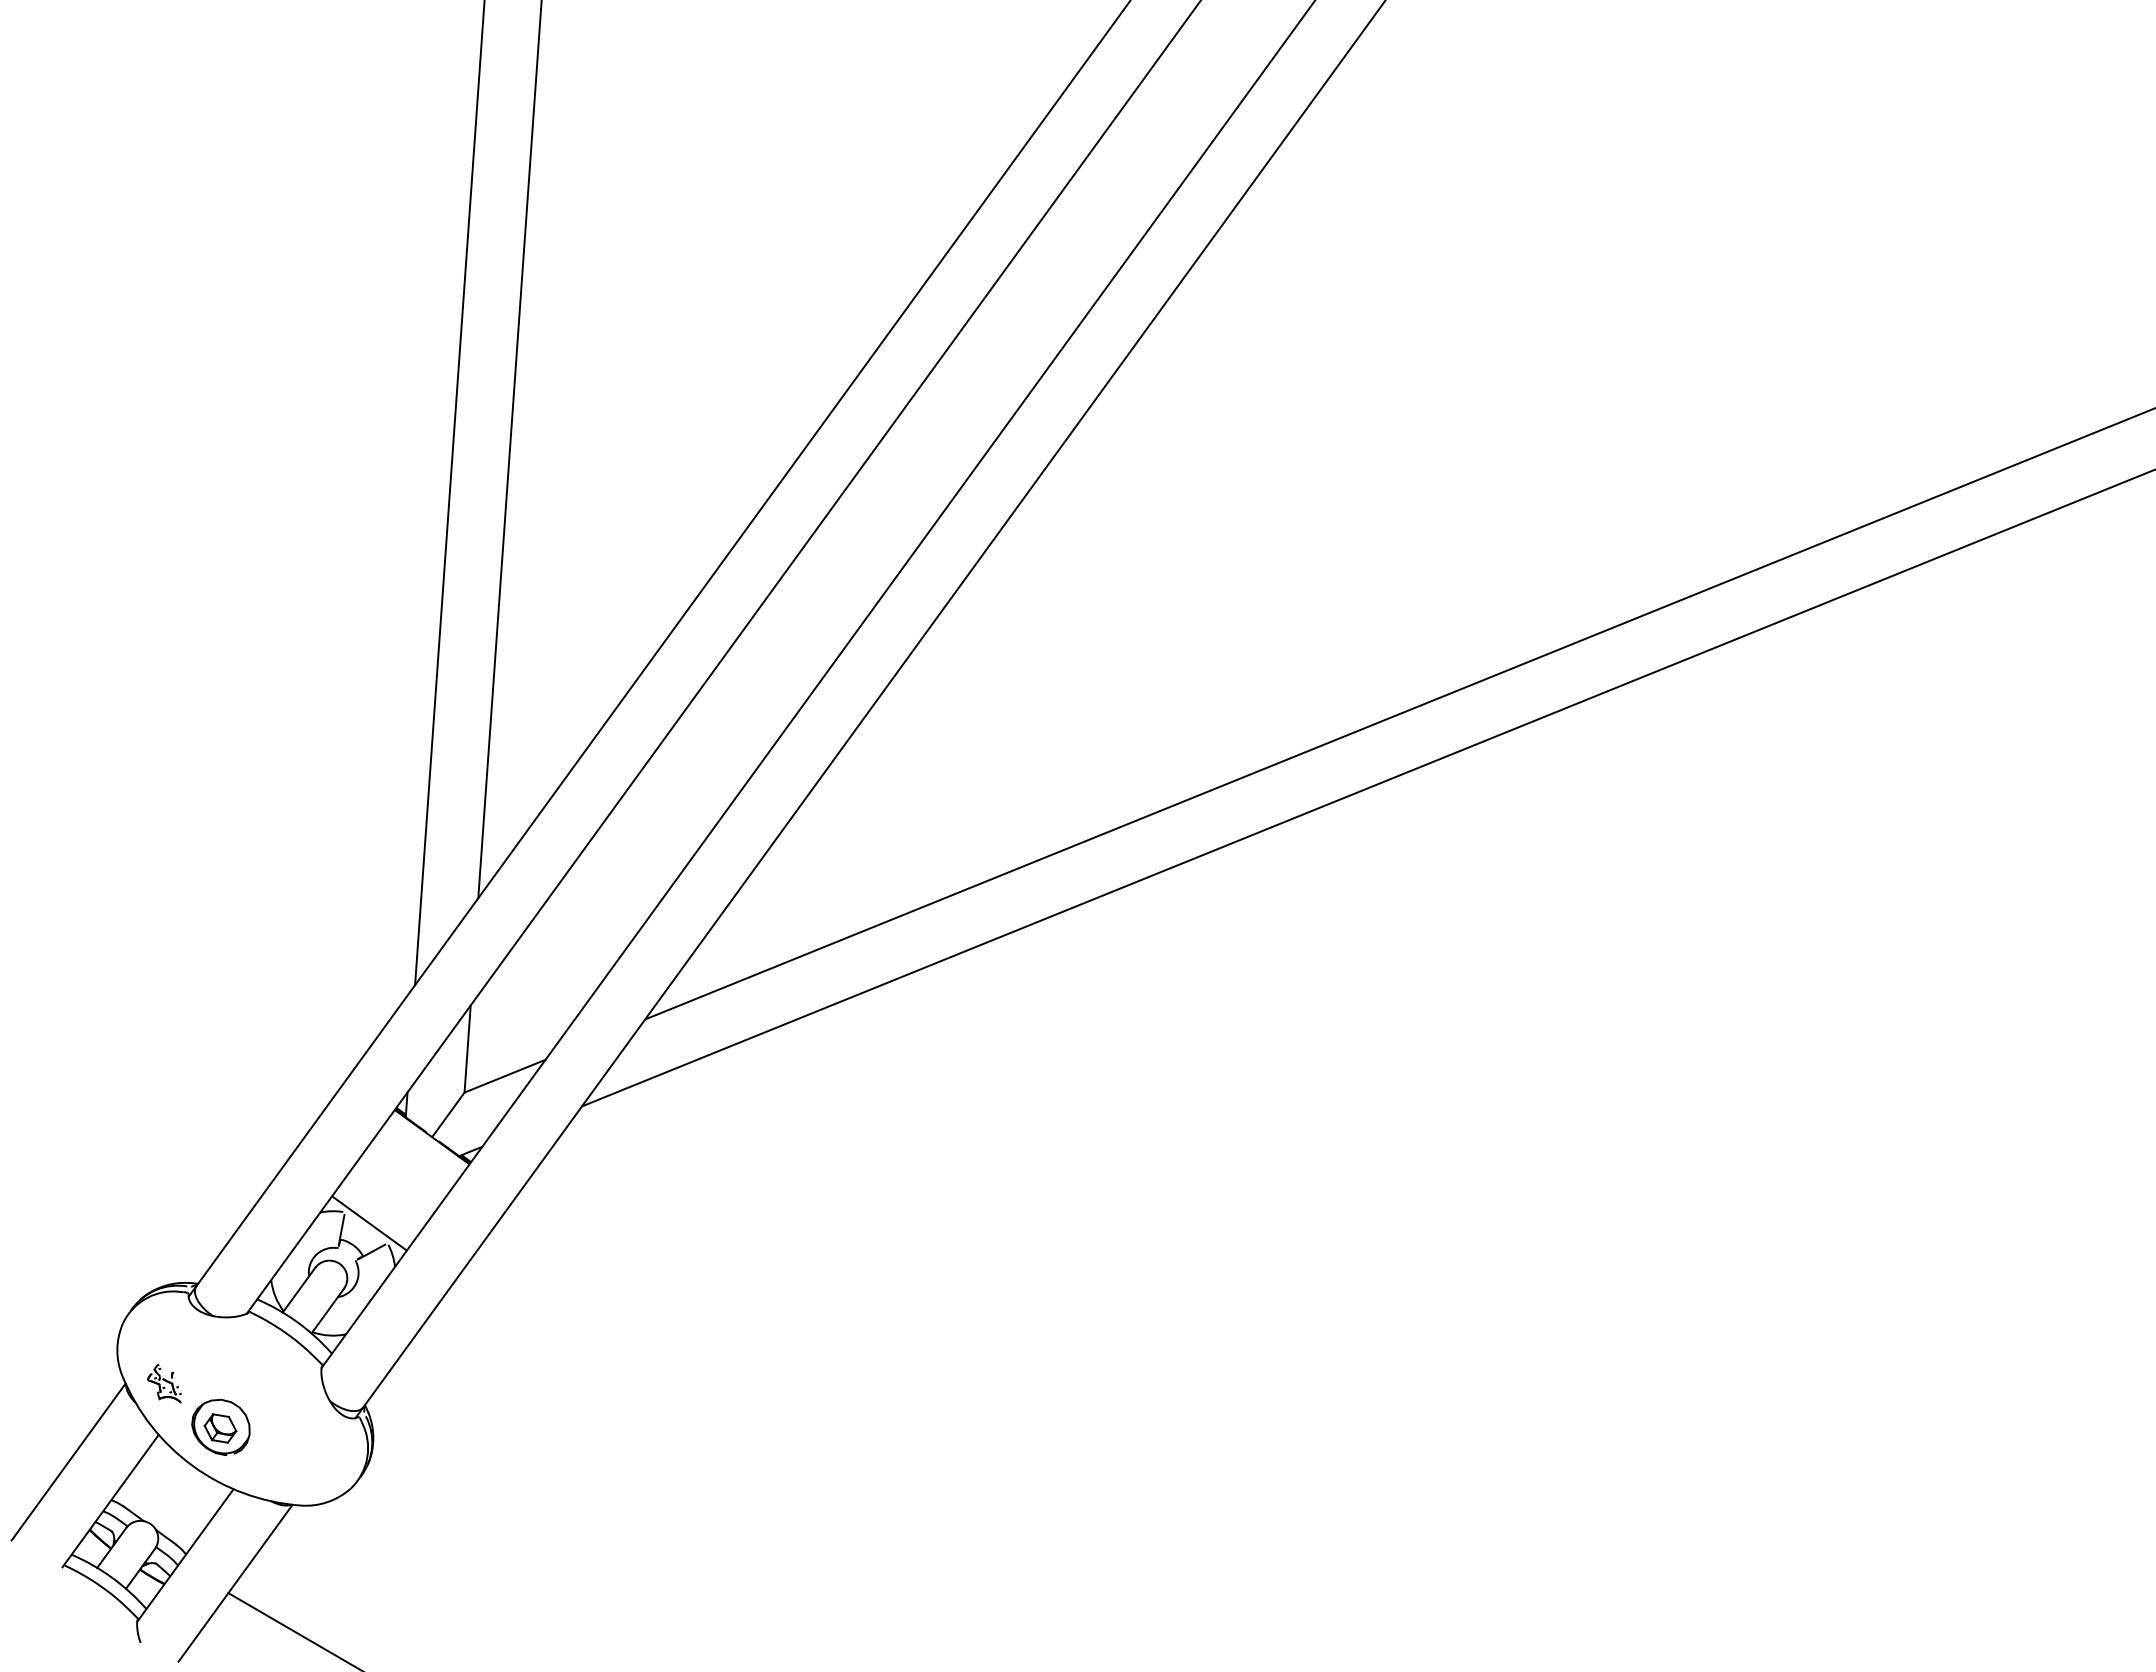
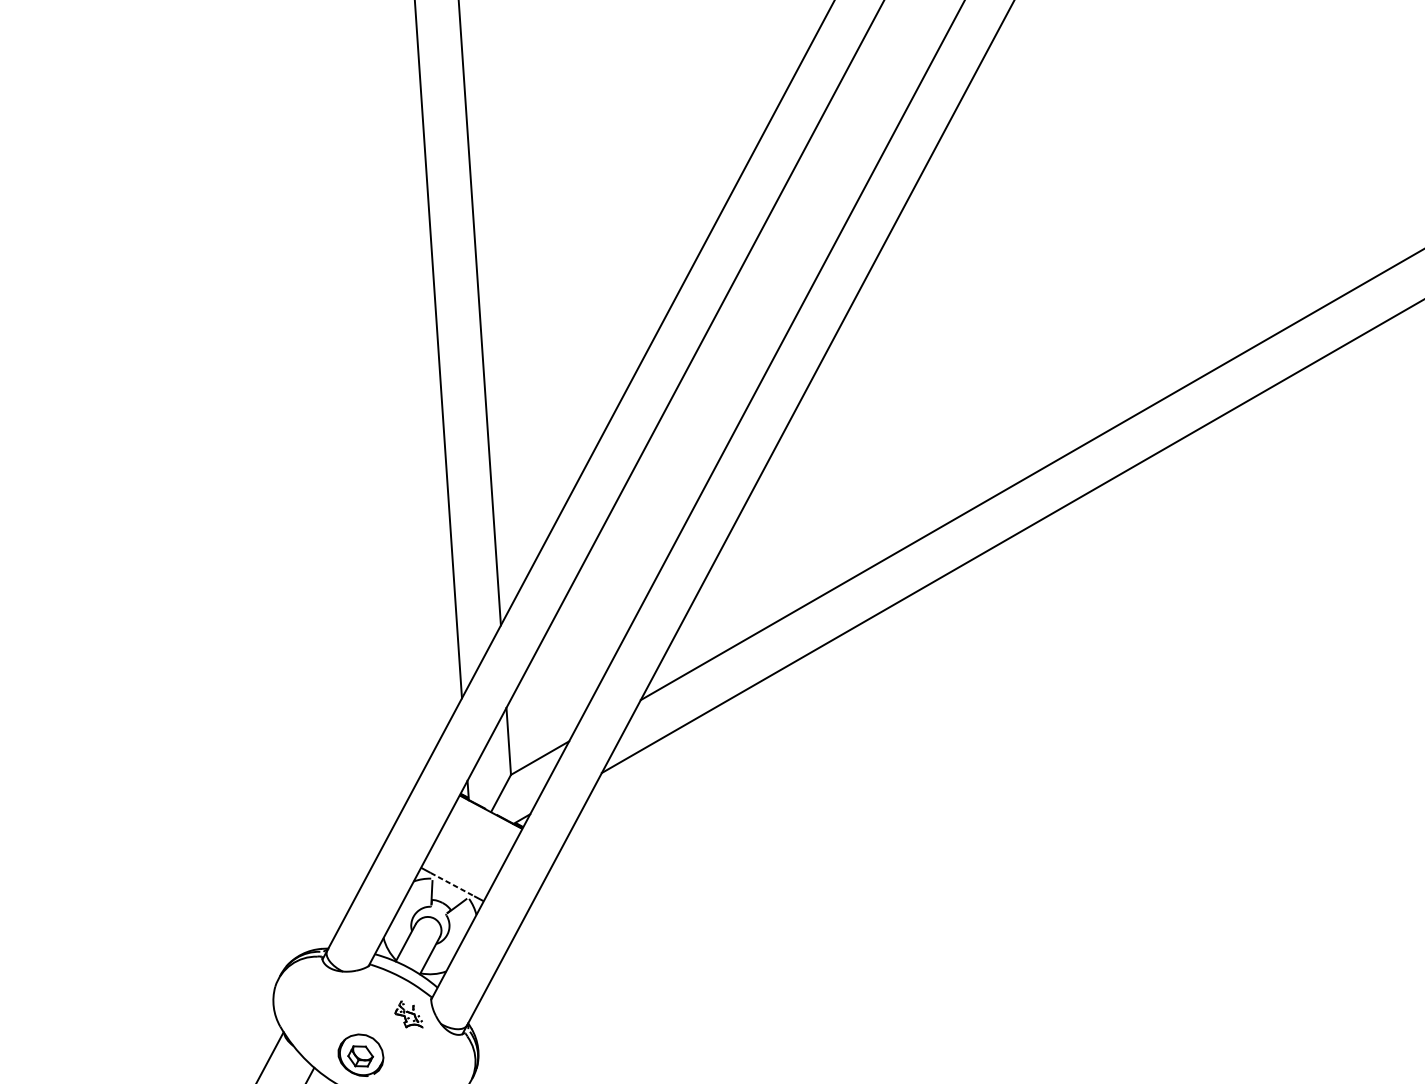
line: (369, 1223) -> (452, 884), solid -> dashed
part: (164, 1383) -> (408, 1014), moved

